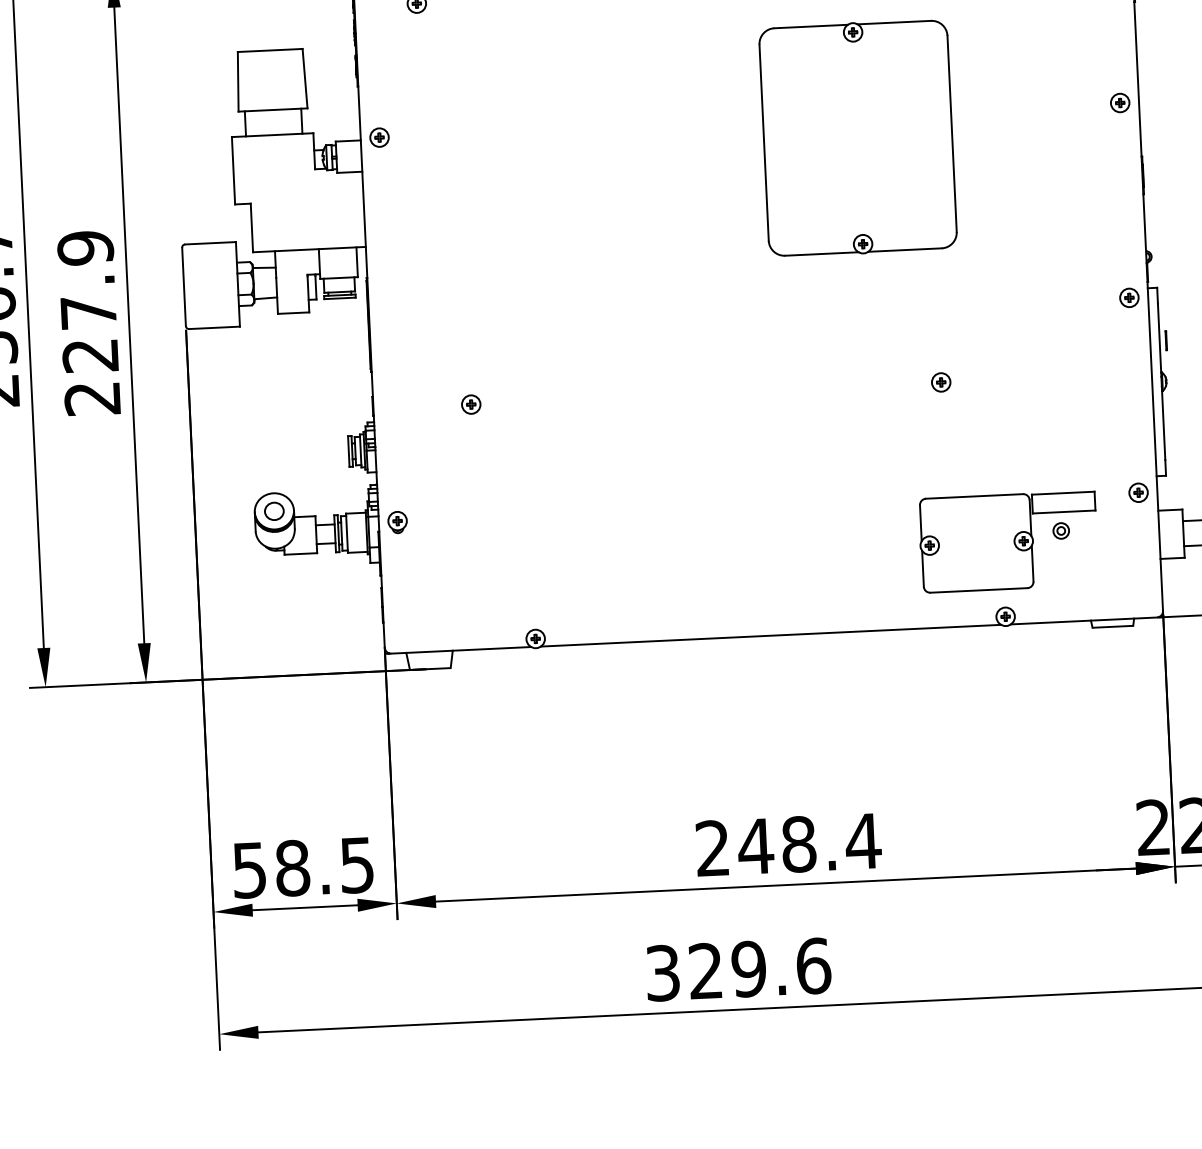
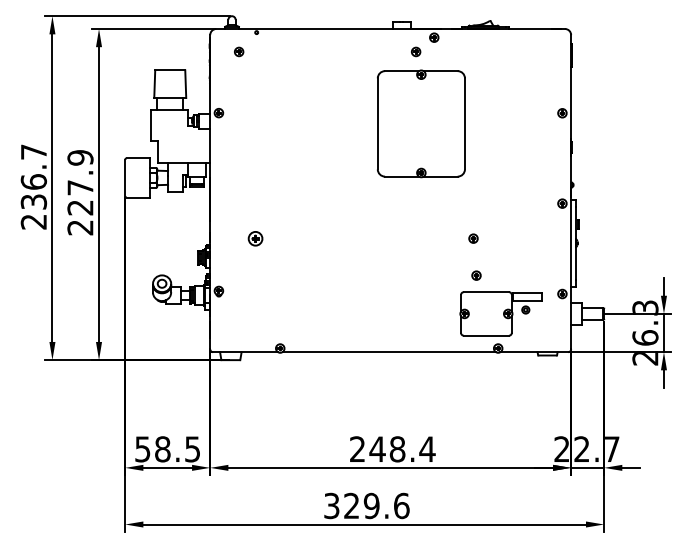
part: (858, 137) -> (421, 123), moved
part: (471, 404) -> (255, 238), size x1.6
part: (951, 461) -> (476, 275), added

